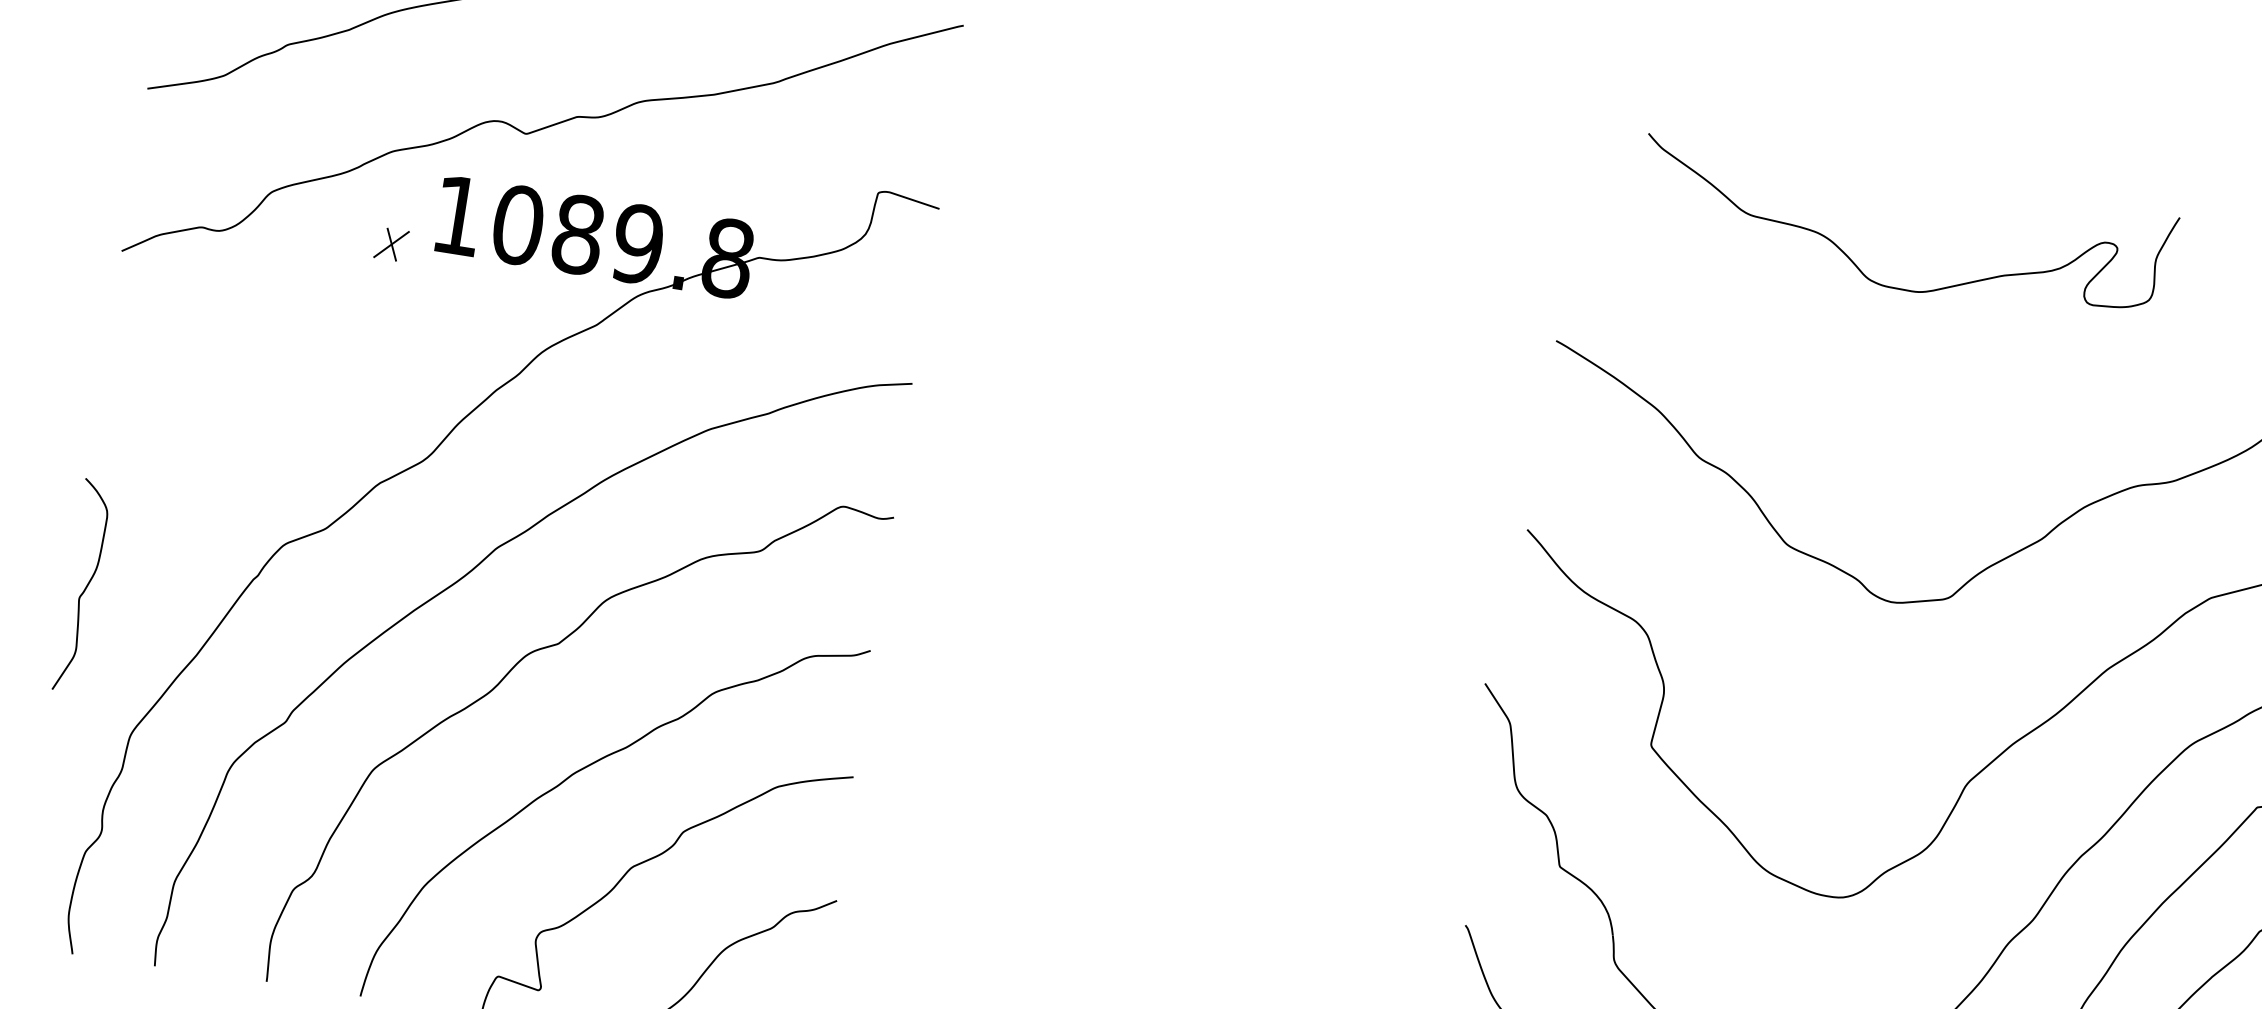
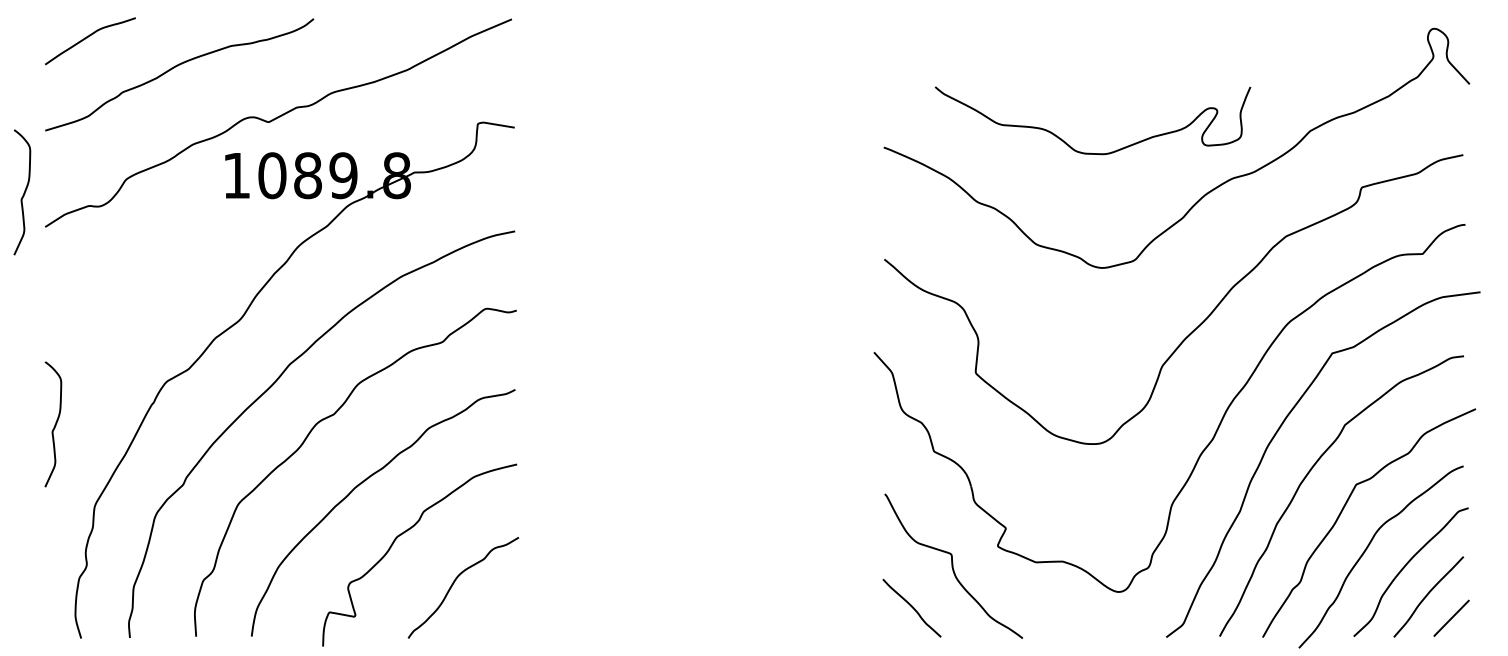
curve: (94, 187) -> (23, 192), added
part: (390, 244) -> (200, 198), removed
curve: (1891, 285) -> (1089, 152), moved

